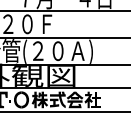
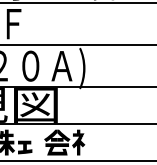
fill: (57, 99) -> (29, 141), removed
fill: (95, 99) -> (89, 141), removed

